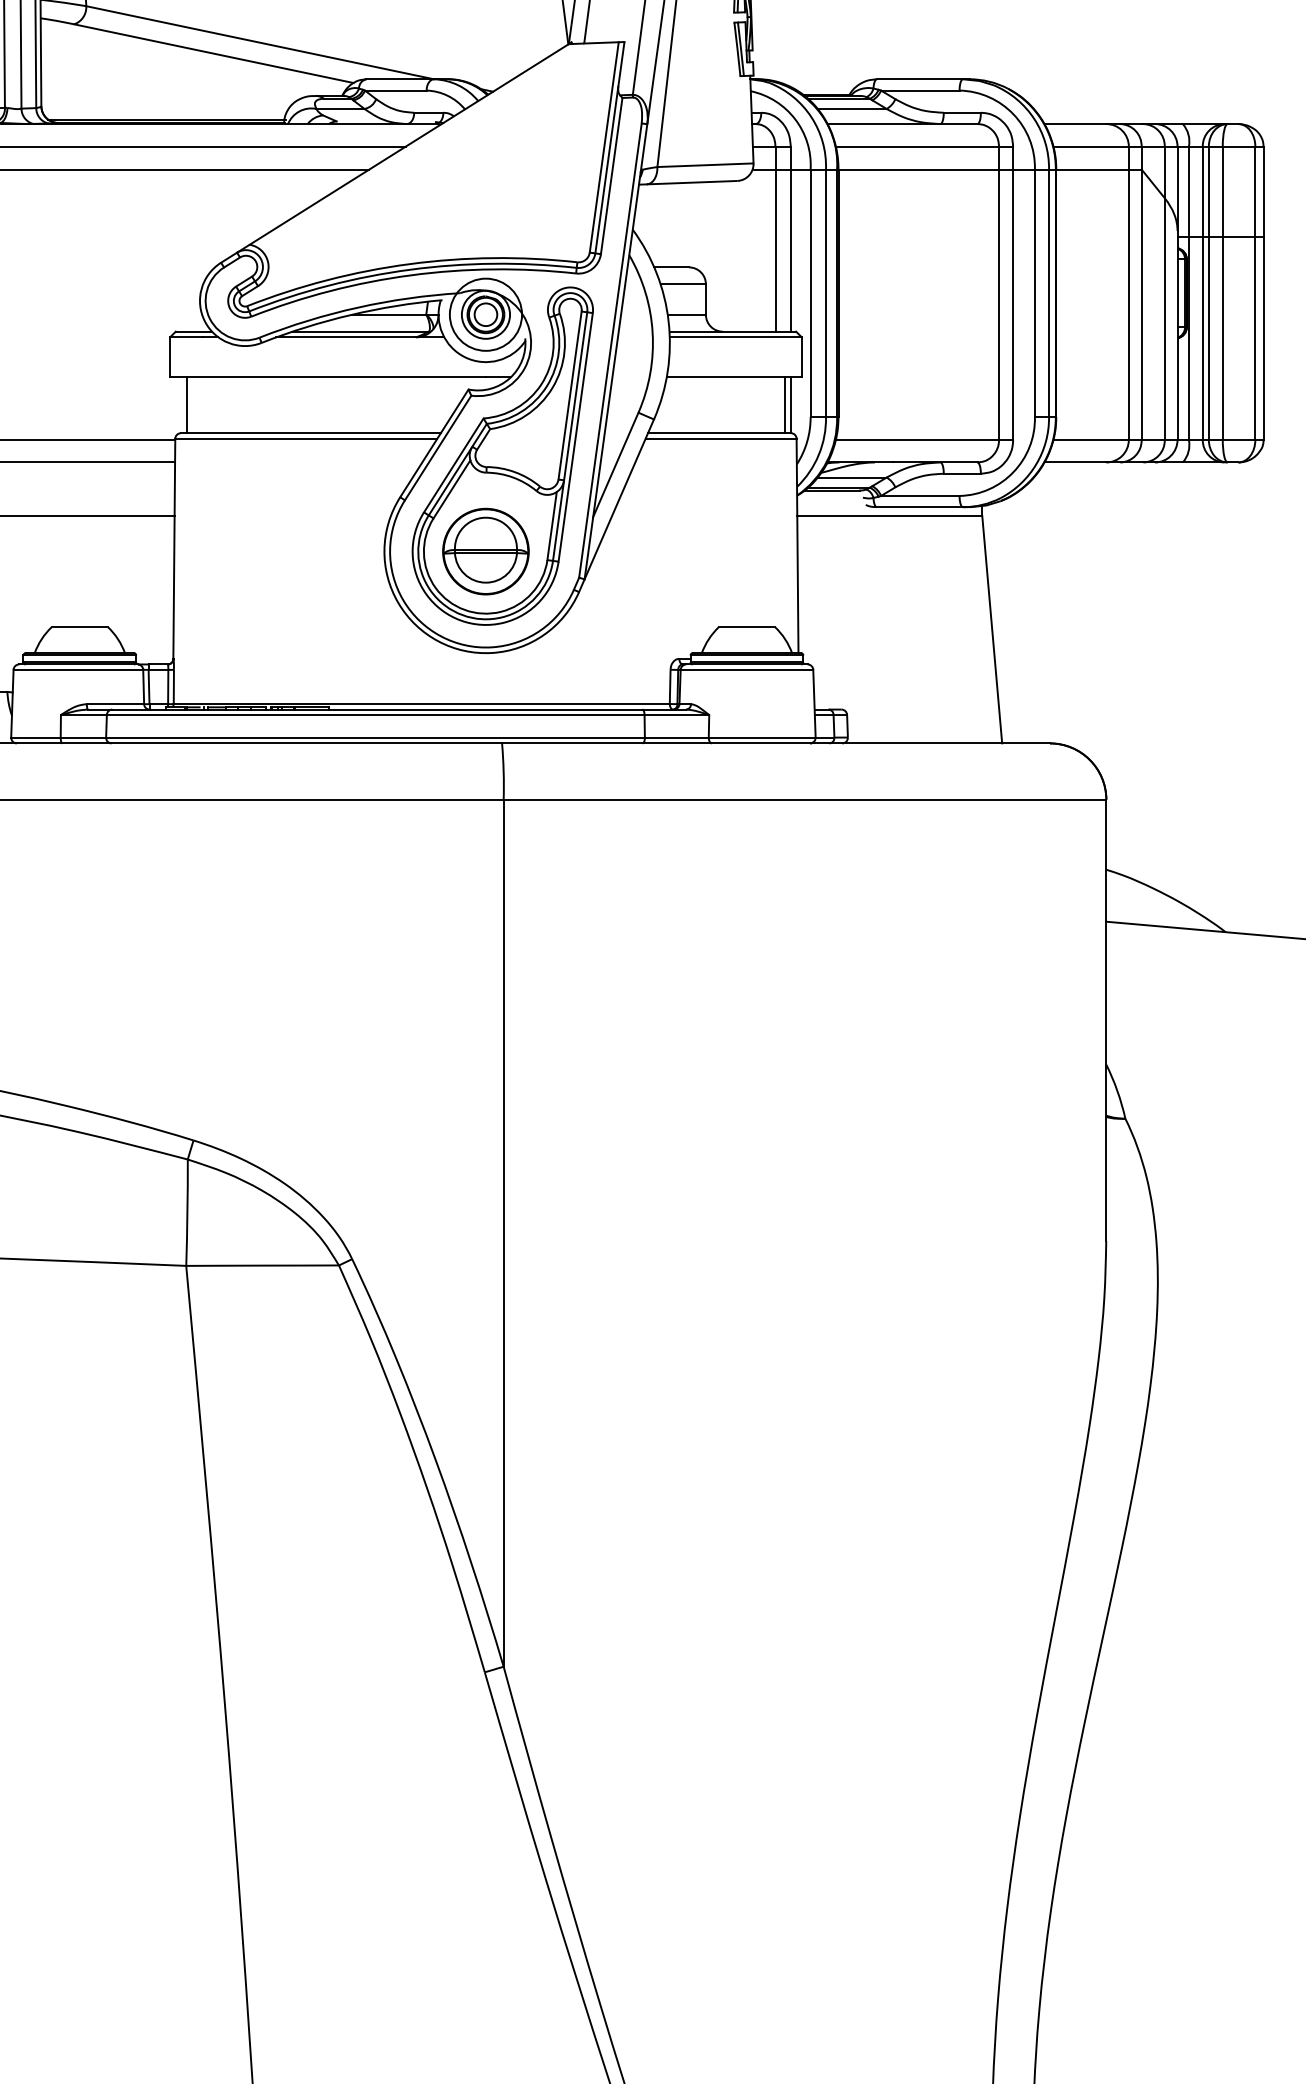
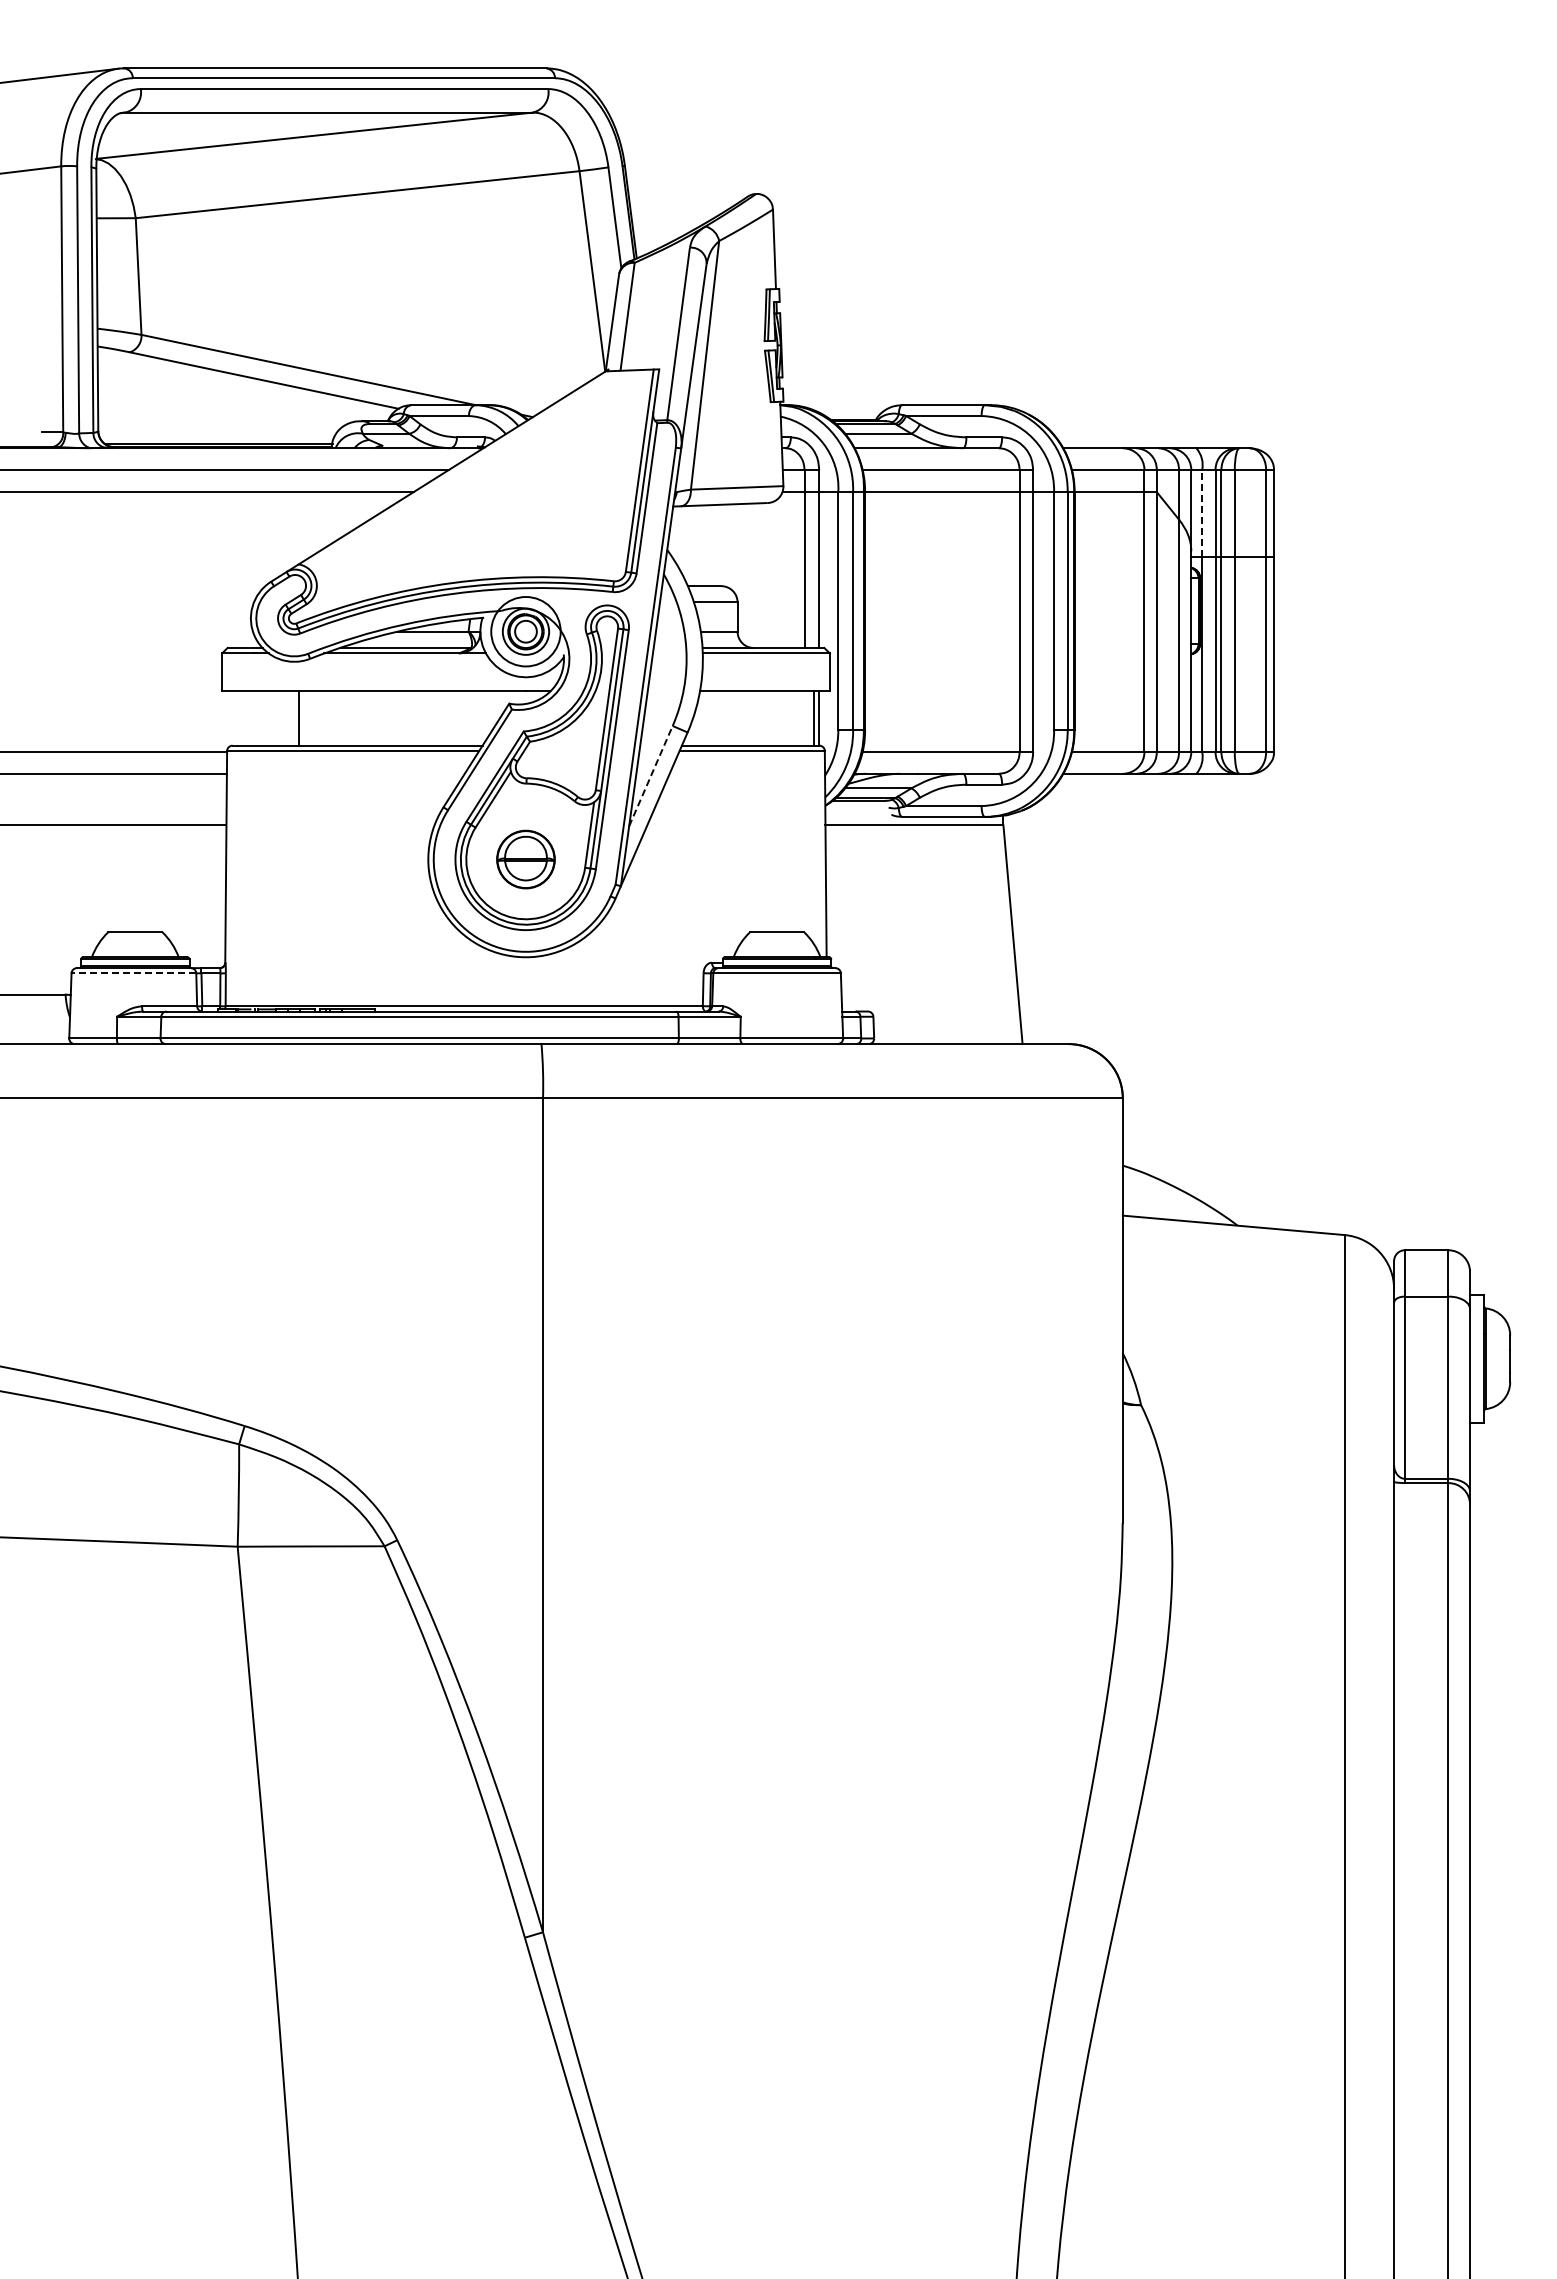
line: (1189, 190) -> (1202, 512), solid -> dashed
line: (187, 404) -> (299, 718), moved
line: (615, 465) -> (650, 776), solid -> dashed
part: (485, 551) -> (525, 859), size x0.7
line: (77, 670) -> (133, 973), solid -> dashed

